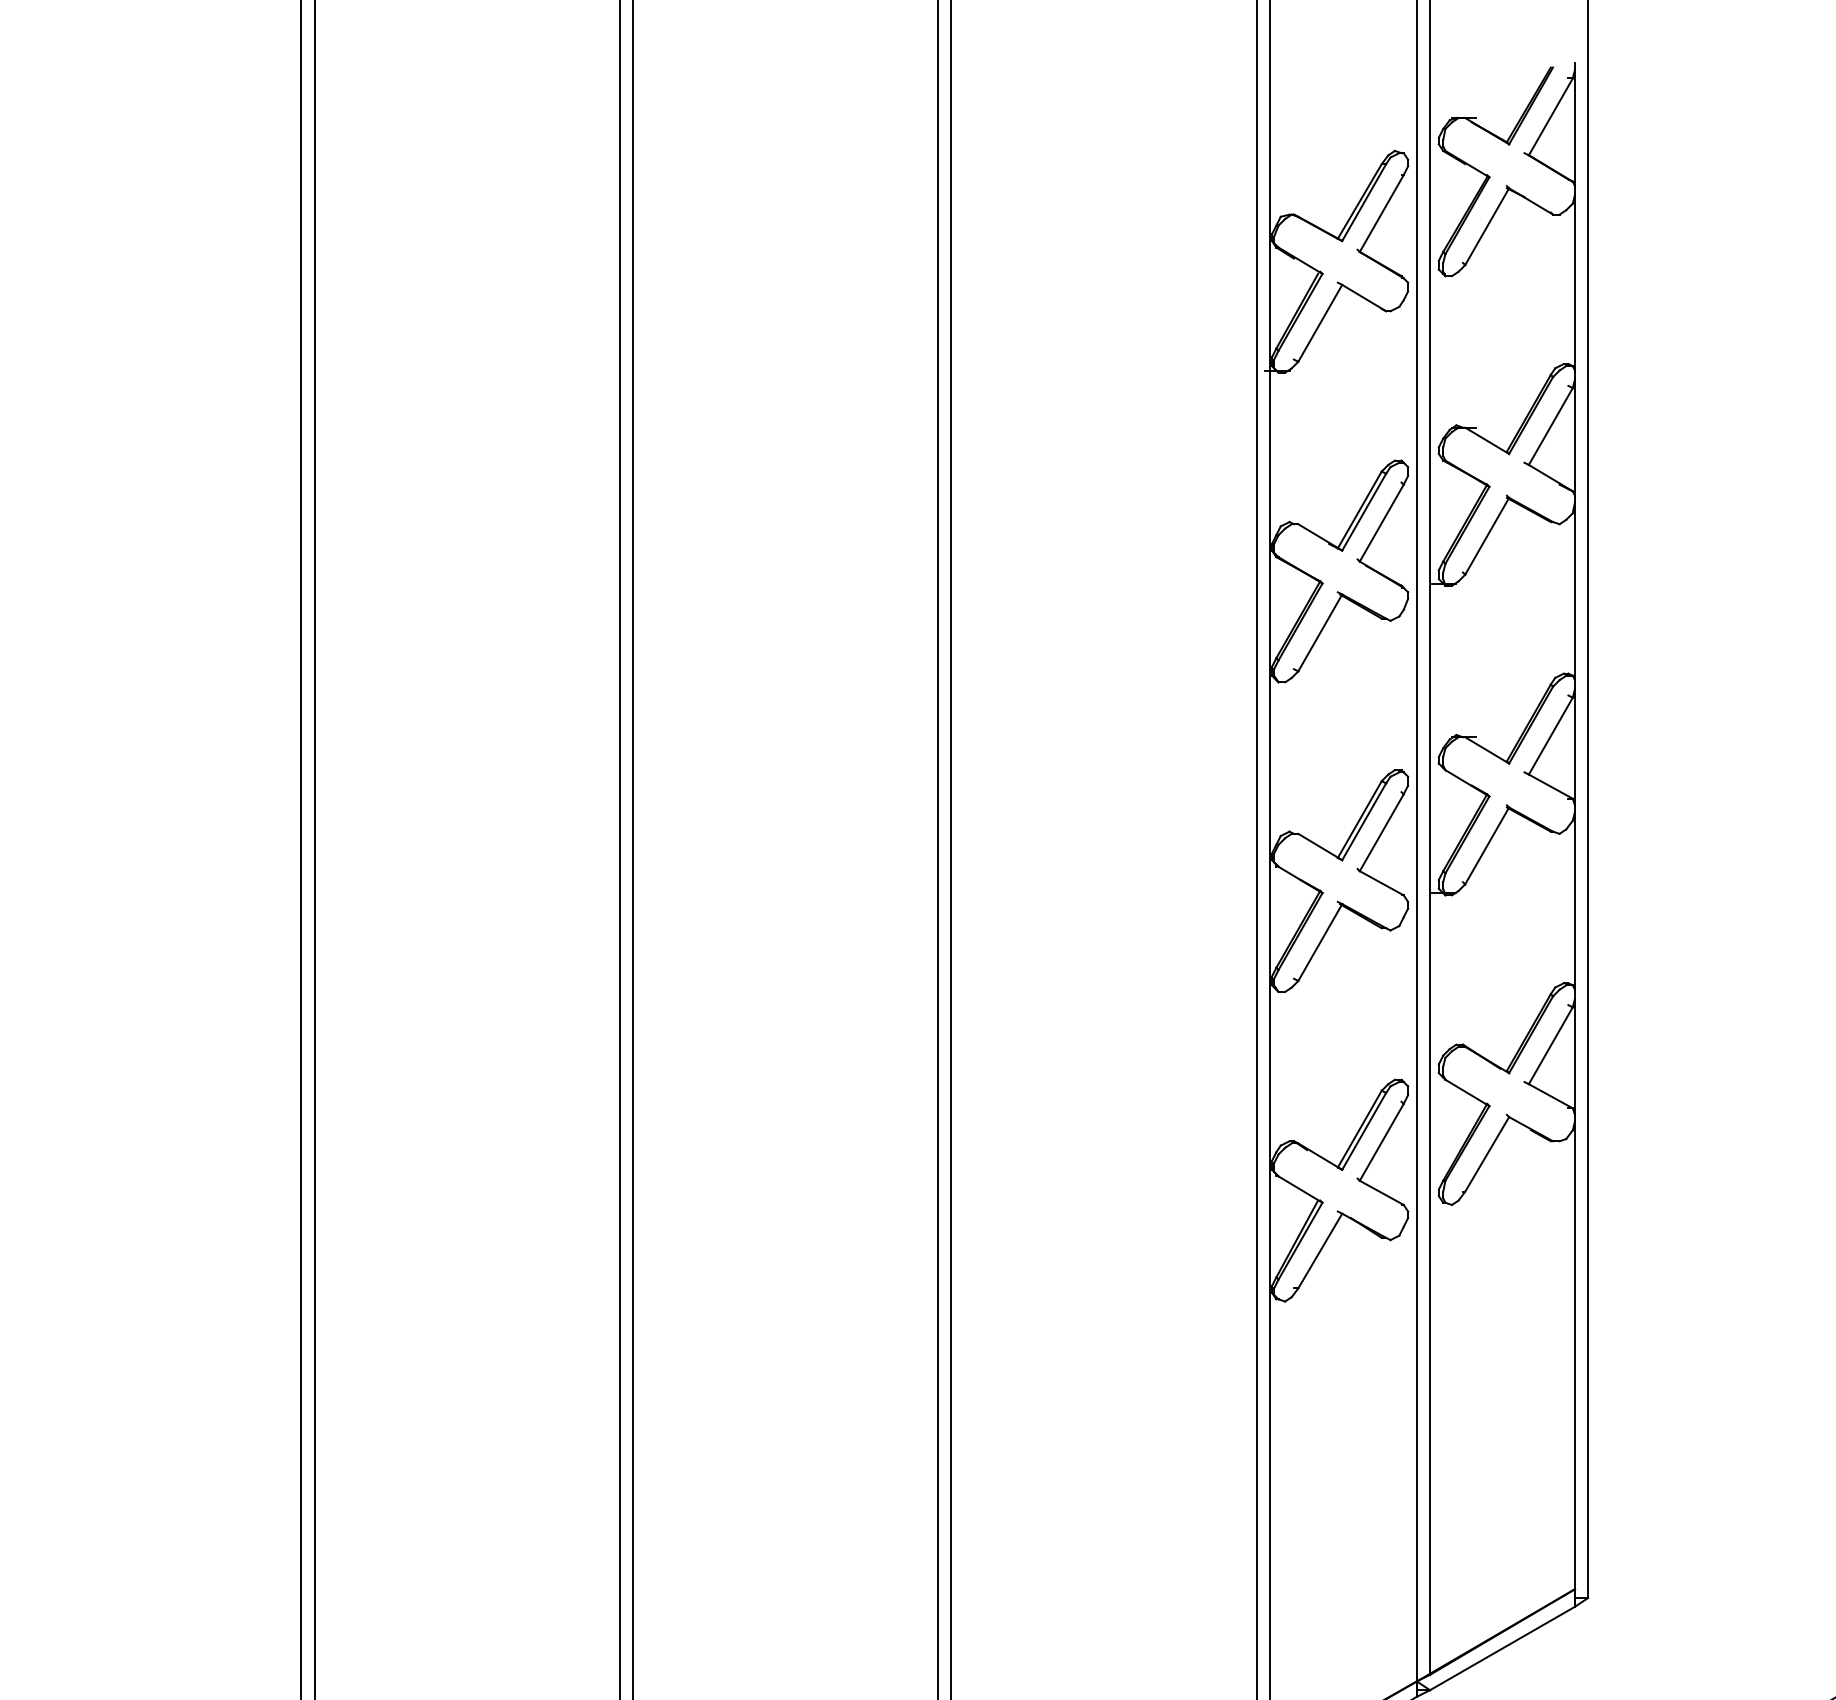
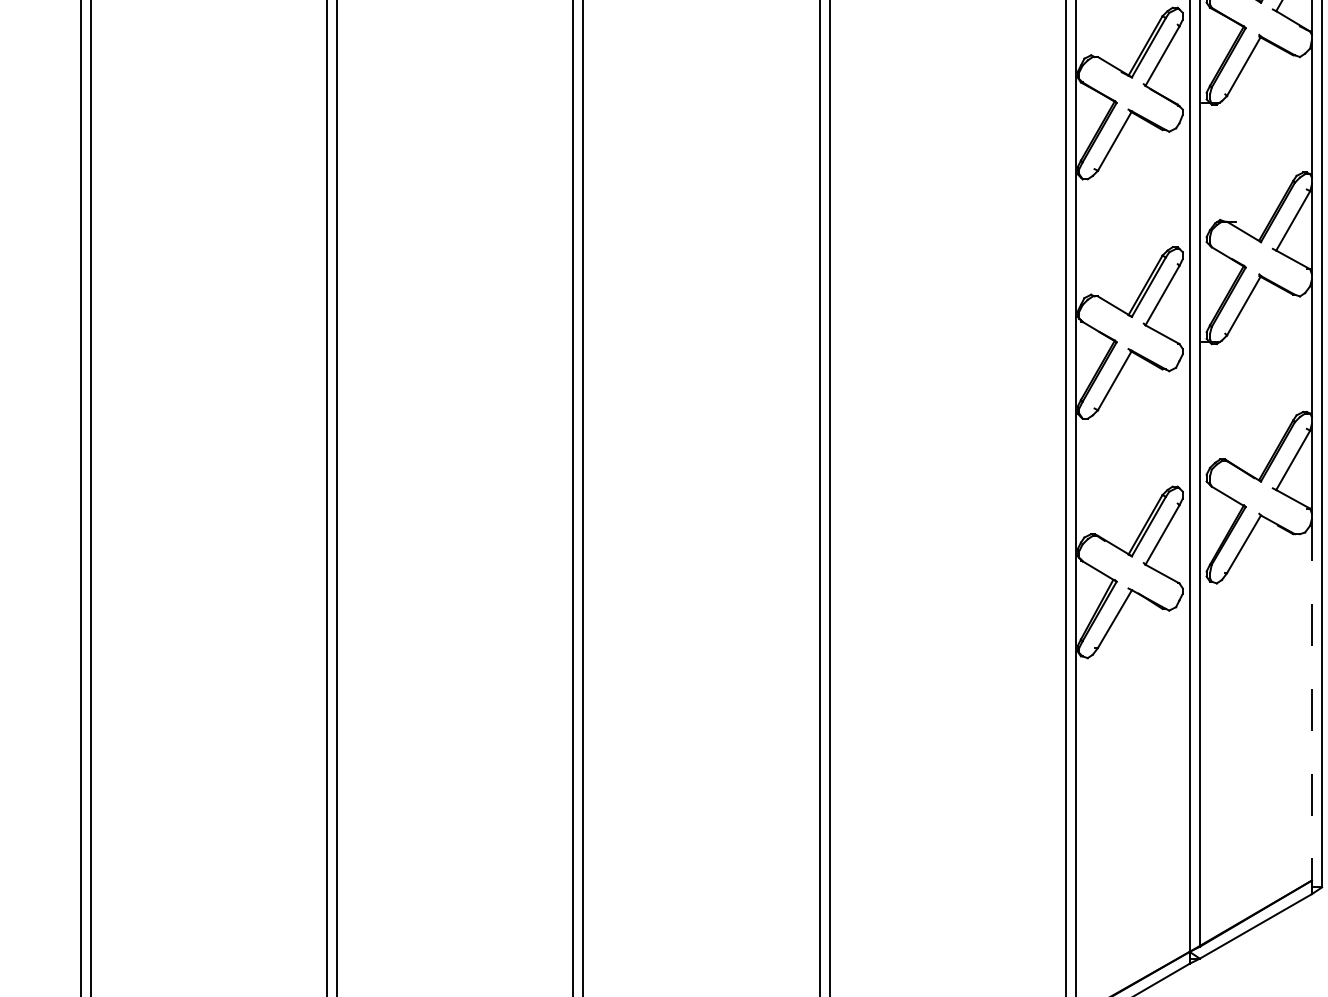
line: (1574, 1355) -> (1311, 699), solid -> dashed

